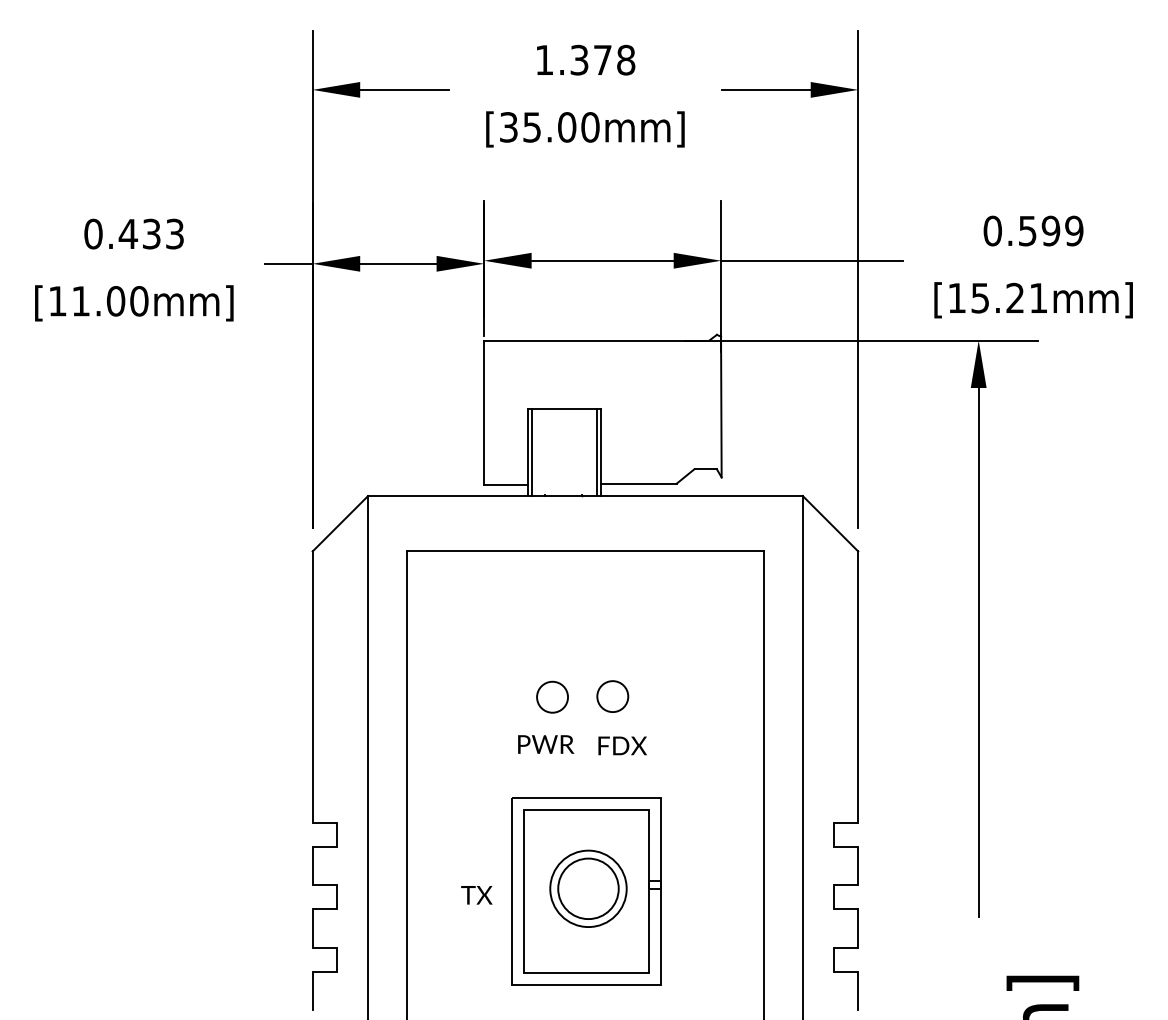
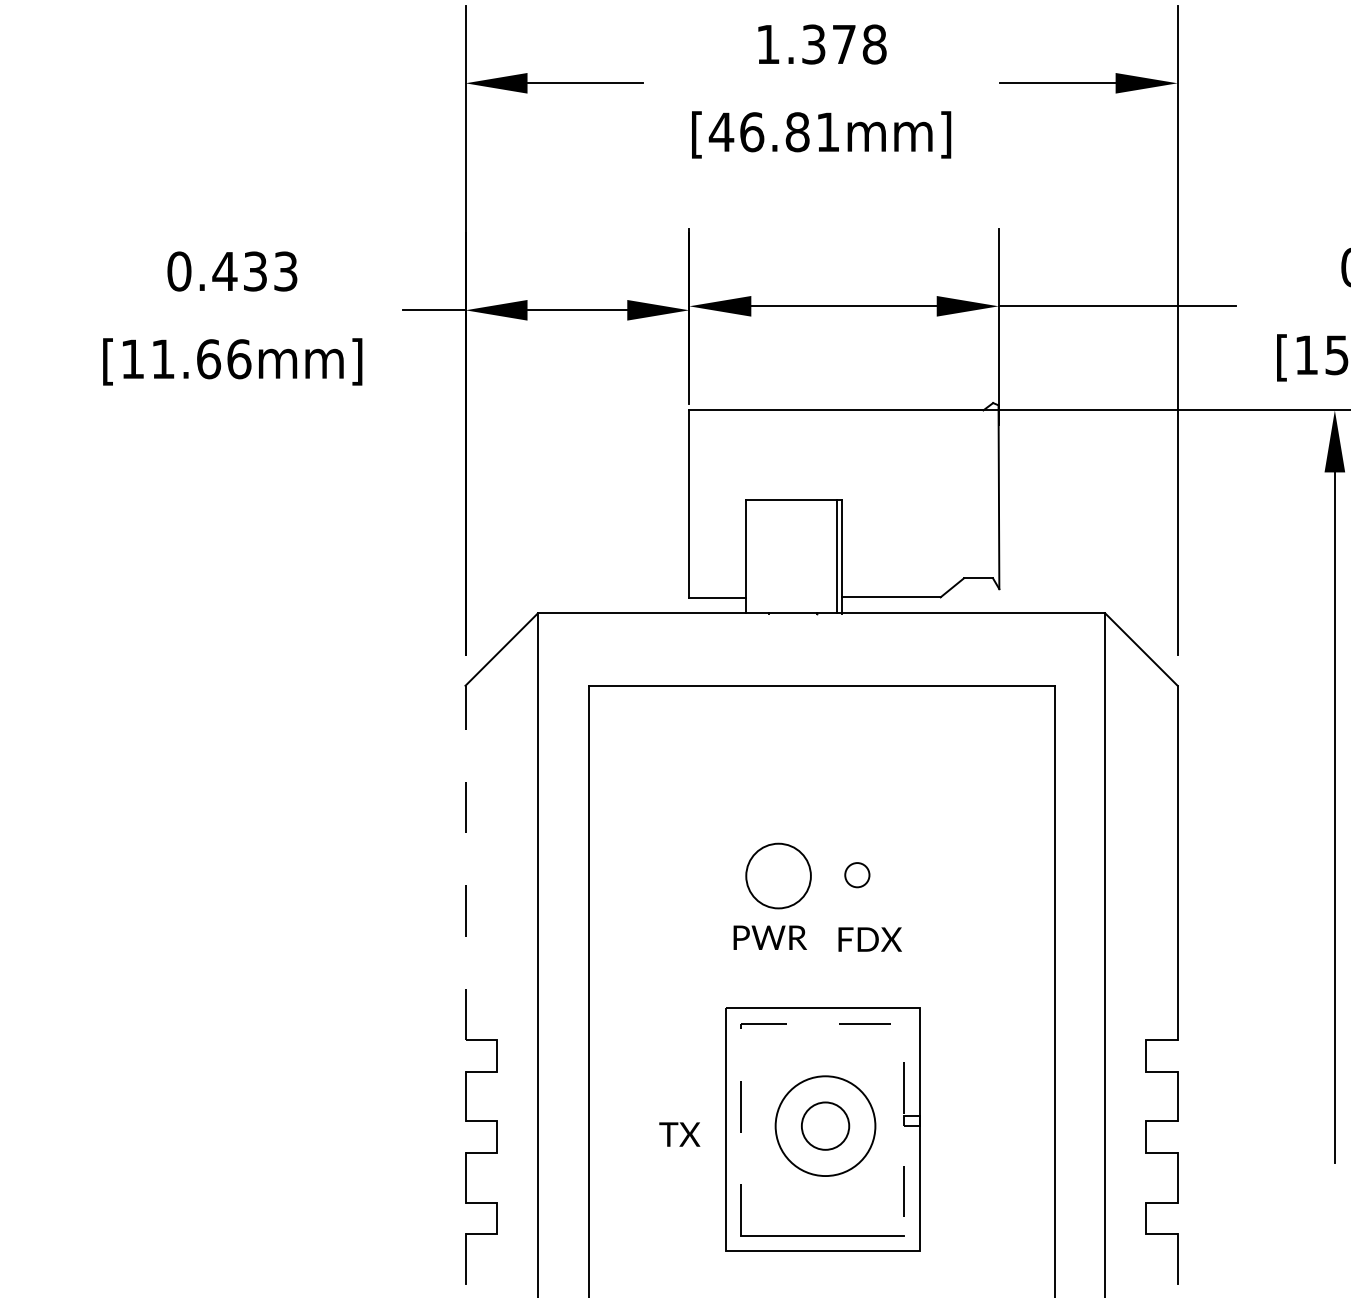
text: (549, 127) -> (774, 132), [35.00mm] -> [46.81mm]
text: (127, 301) -> (223, 359), [11.00mm] -> [11.66mm]
line: (531, 452) -> (751, 556), removed
line: (312, 687) -> (465, 863), solid -> dashed
circle: (552, 696) -> (778, 875), size x1.6
circle: (612, 696) -> (856, 875), size x0.6
line: (586, 810) -> (822, 1023), solid -> dashed
circle: (588, 888) -> (825, 1125), size x0.6

